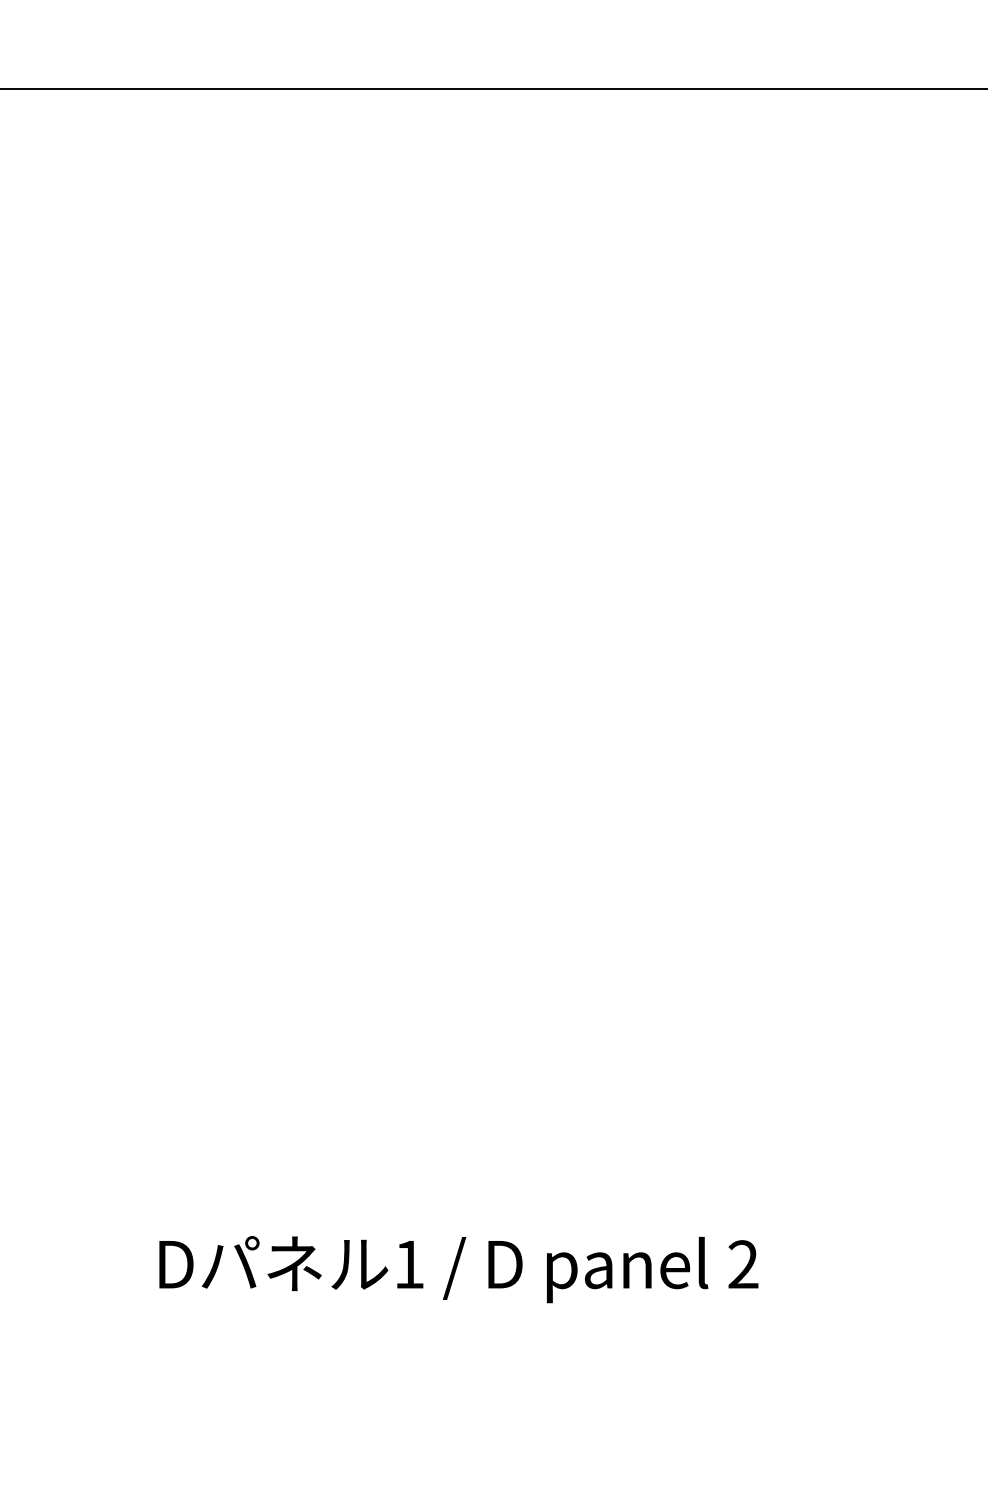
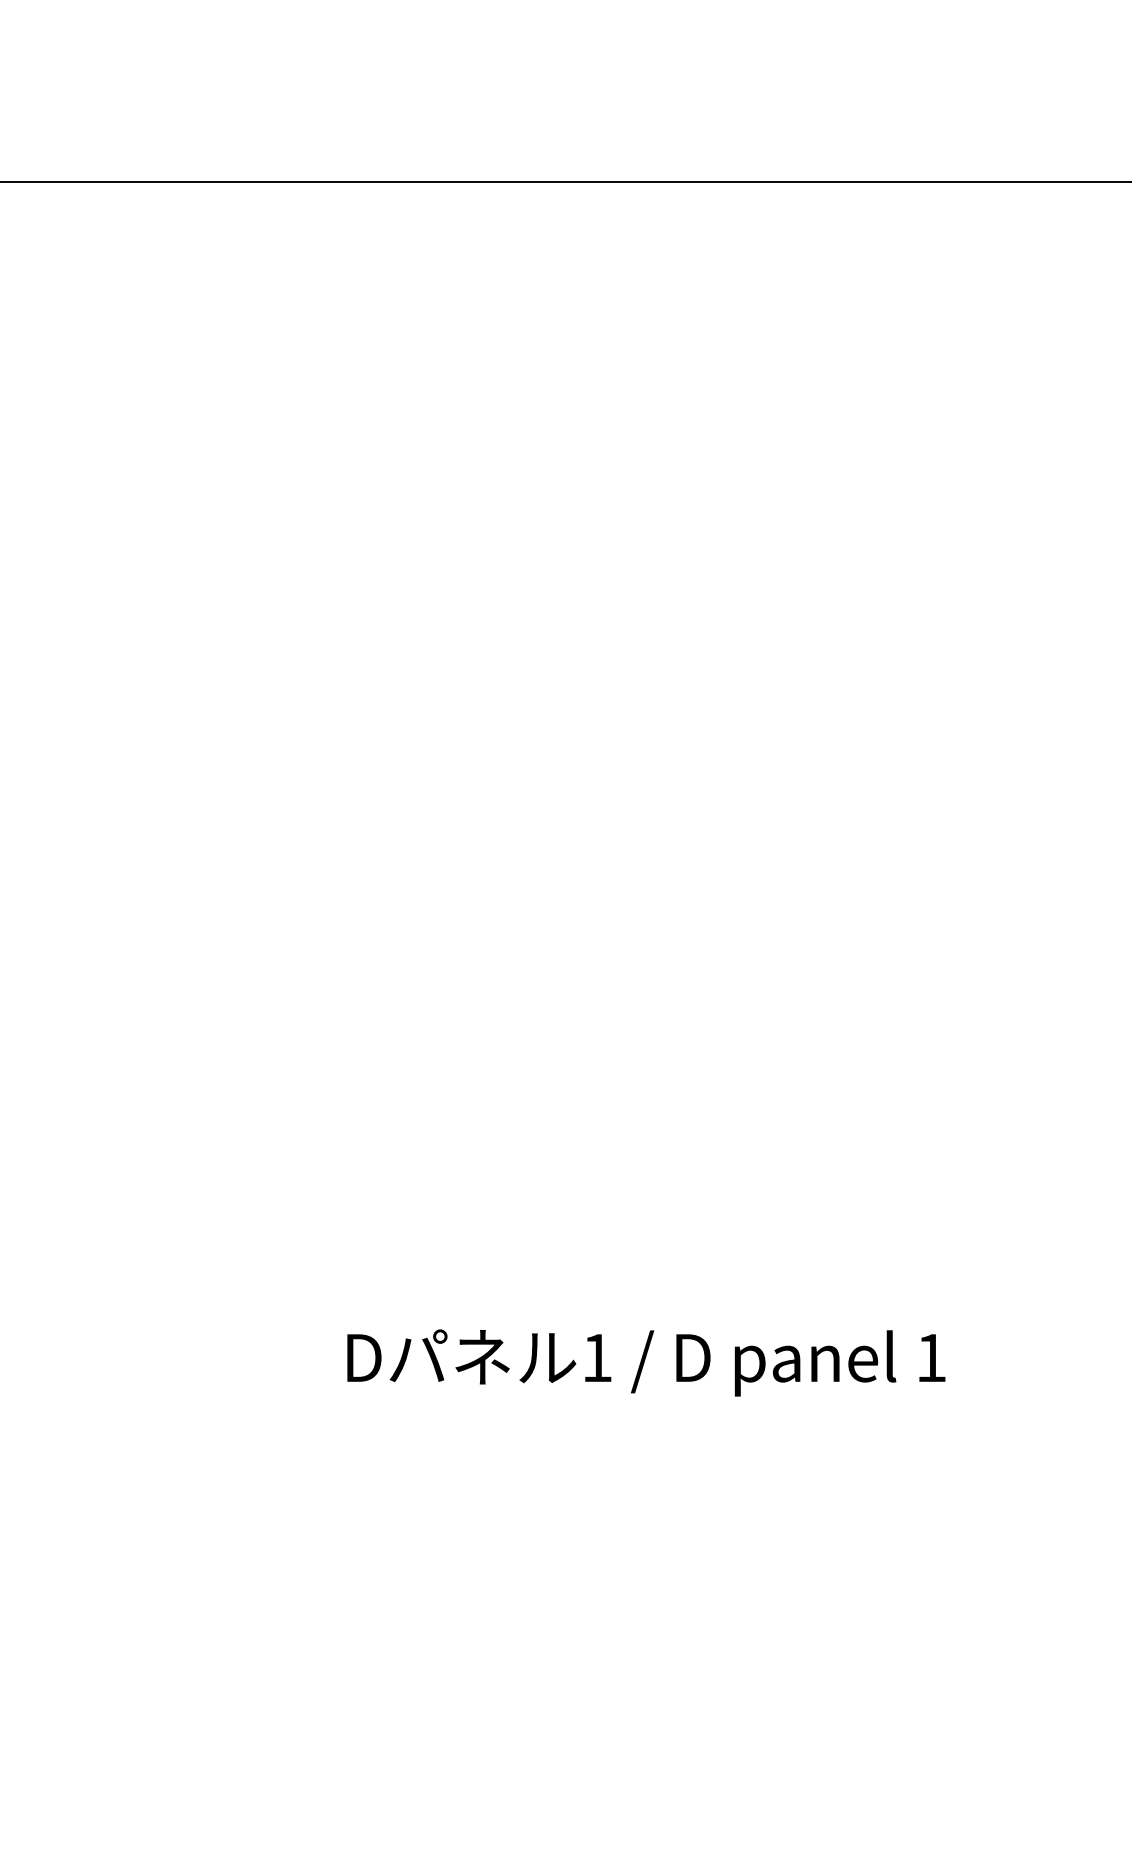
text: (743, 1264) -> (931, 1357), 2 -> 1

